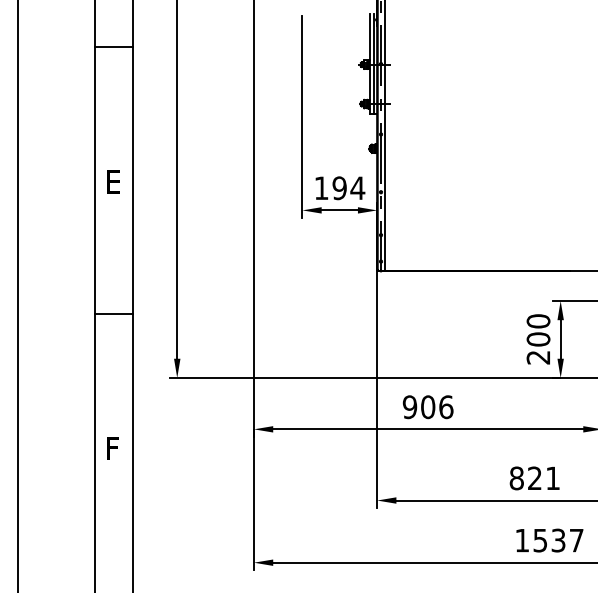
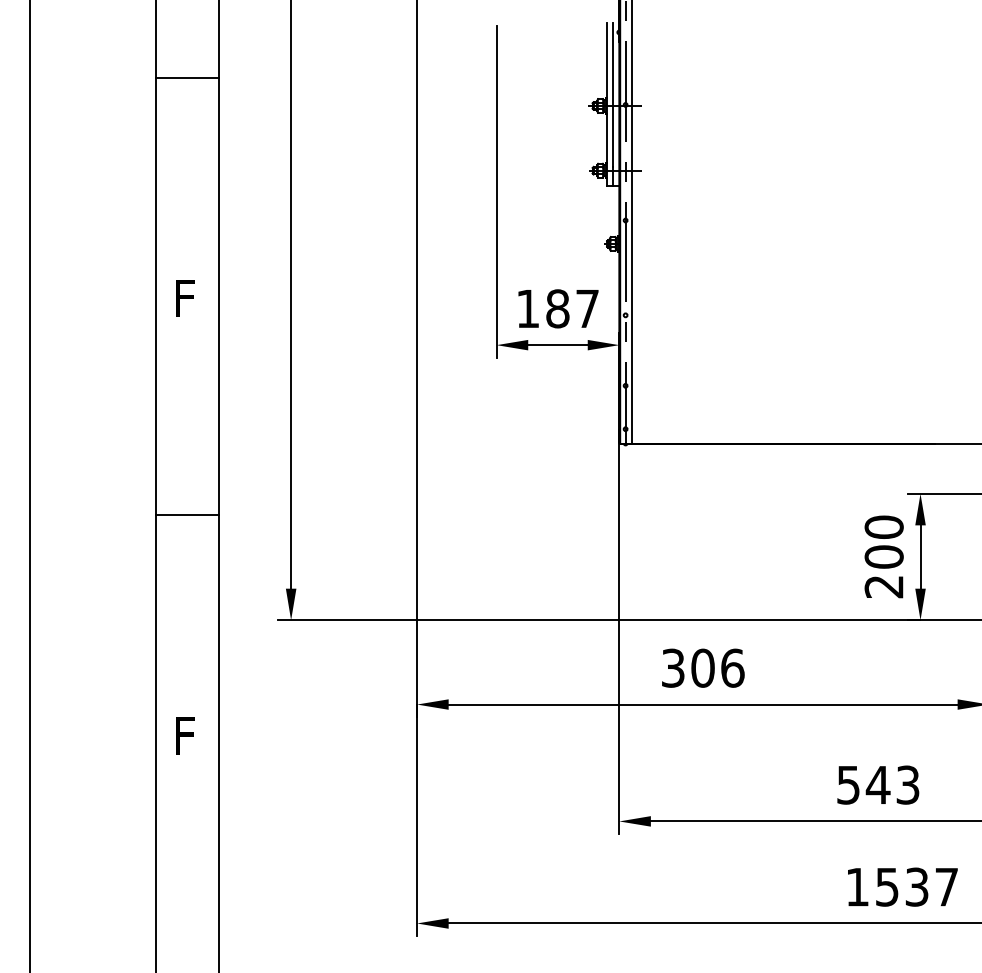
text: (114, 181) -> (188, 297), E -> F
text: (348, 188) -> (572, 309), 194 -> 187
text: (409, 406) -> (672, 667), 906 -> 306
text: (534, 478) -> (877, 785), 821 -> 543

